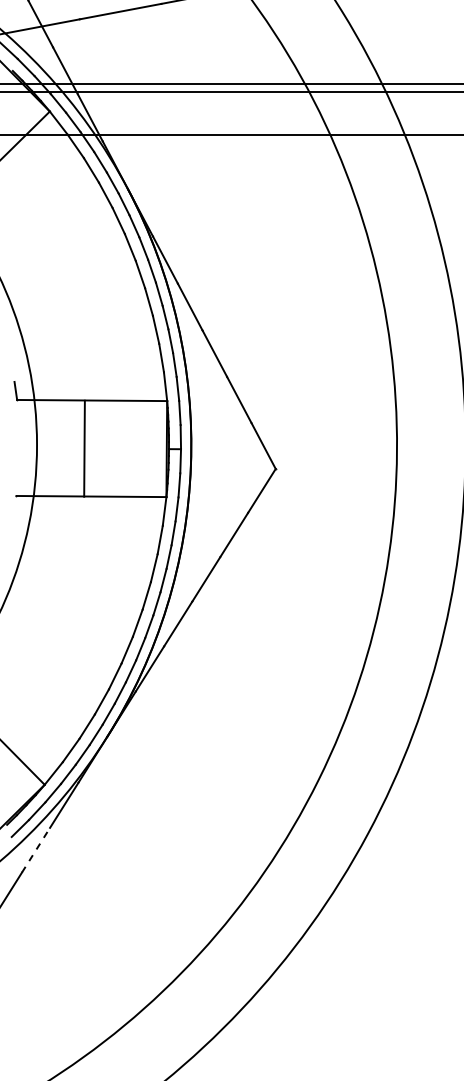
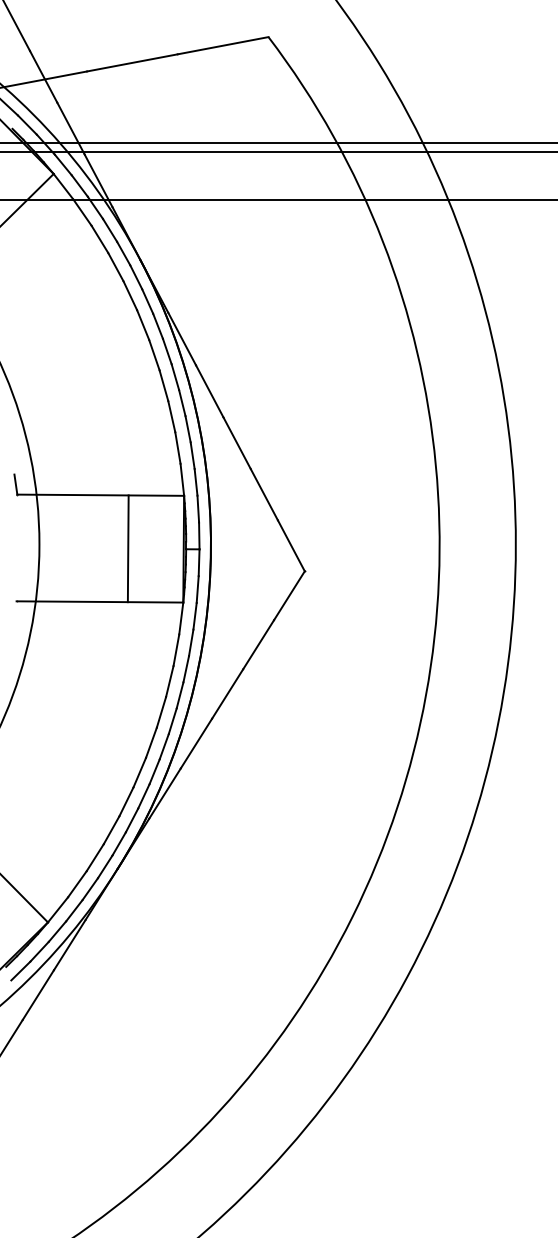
line: (83, 448) -> (127, 548), moved
line: (36, 849) -> (38, 994), dashed -> solid

